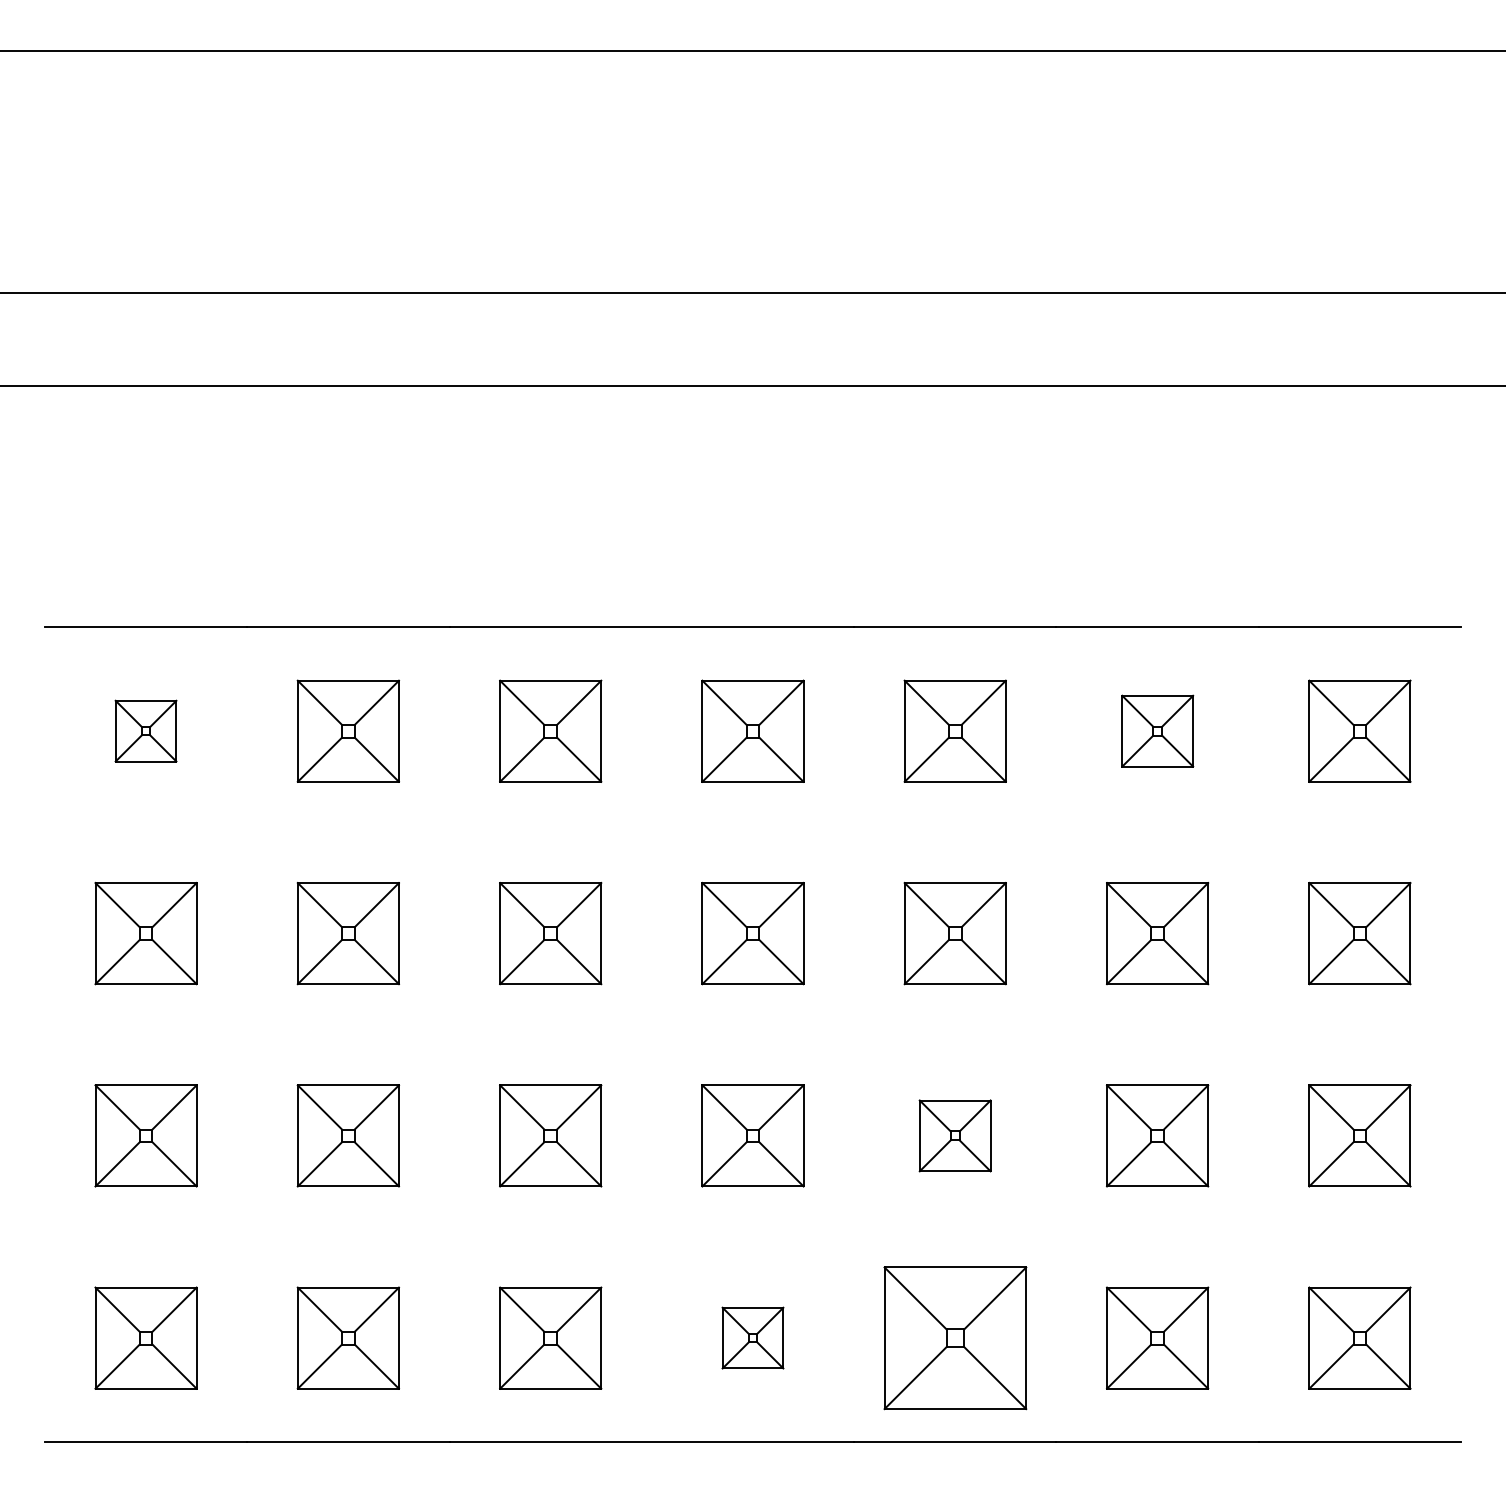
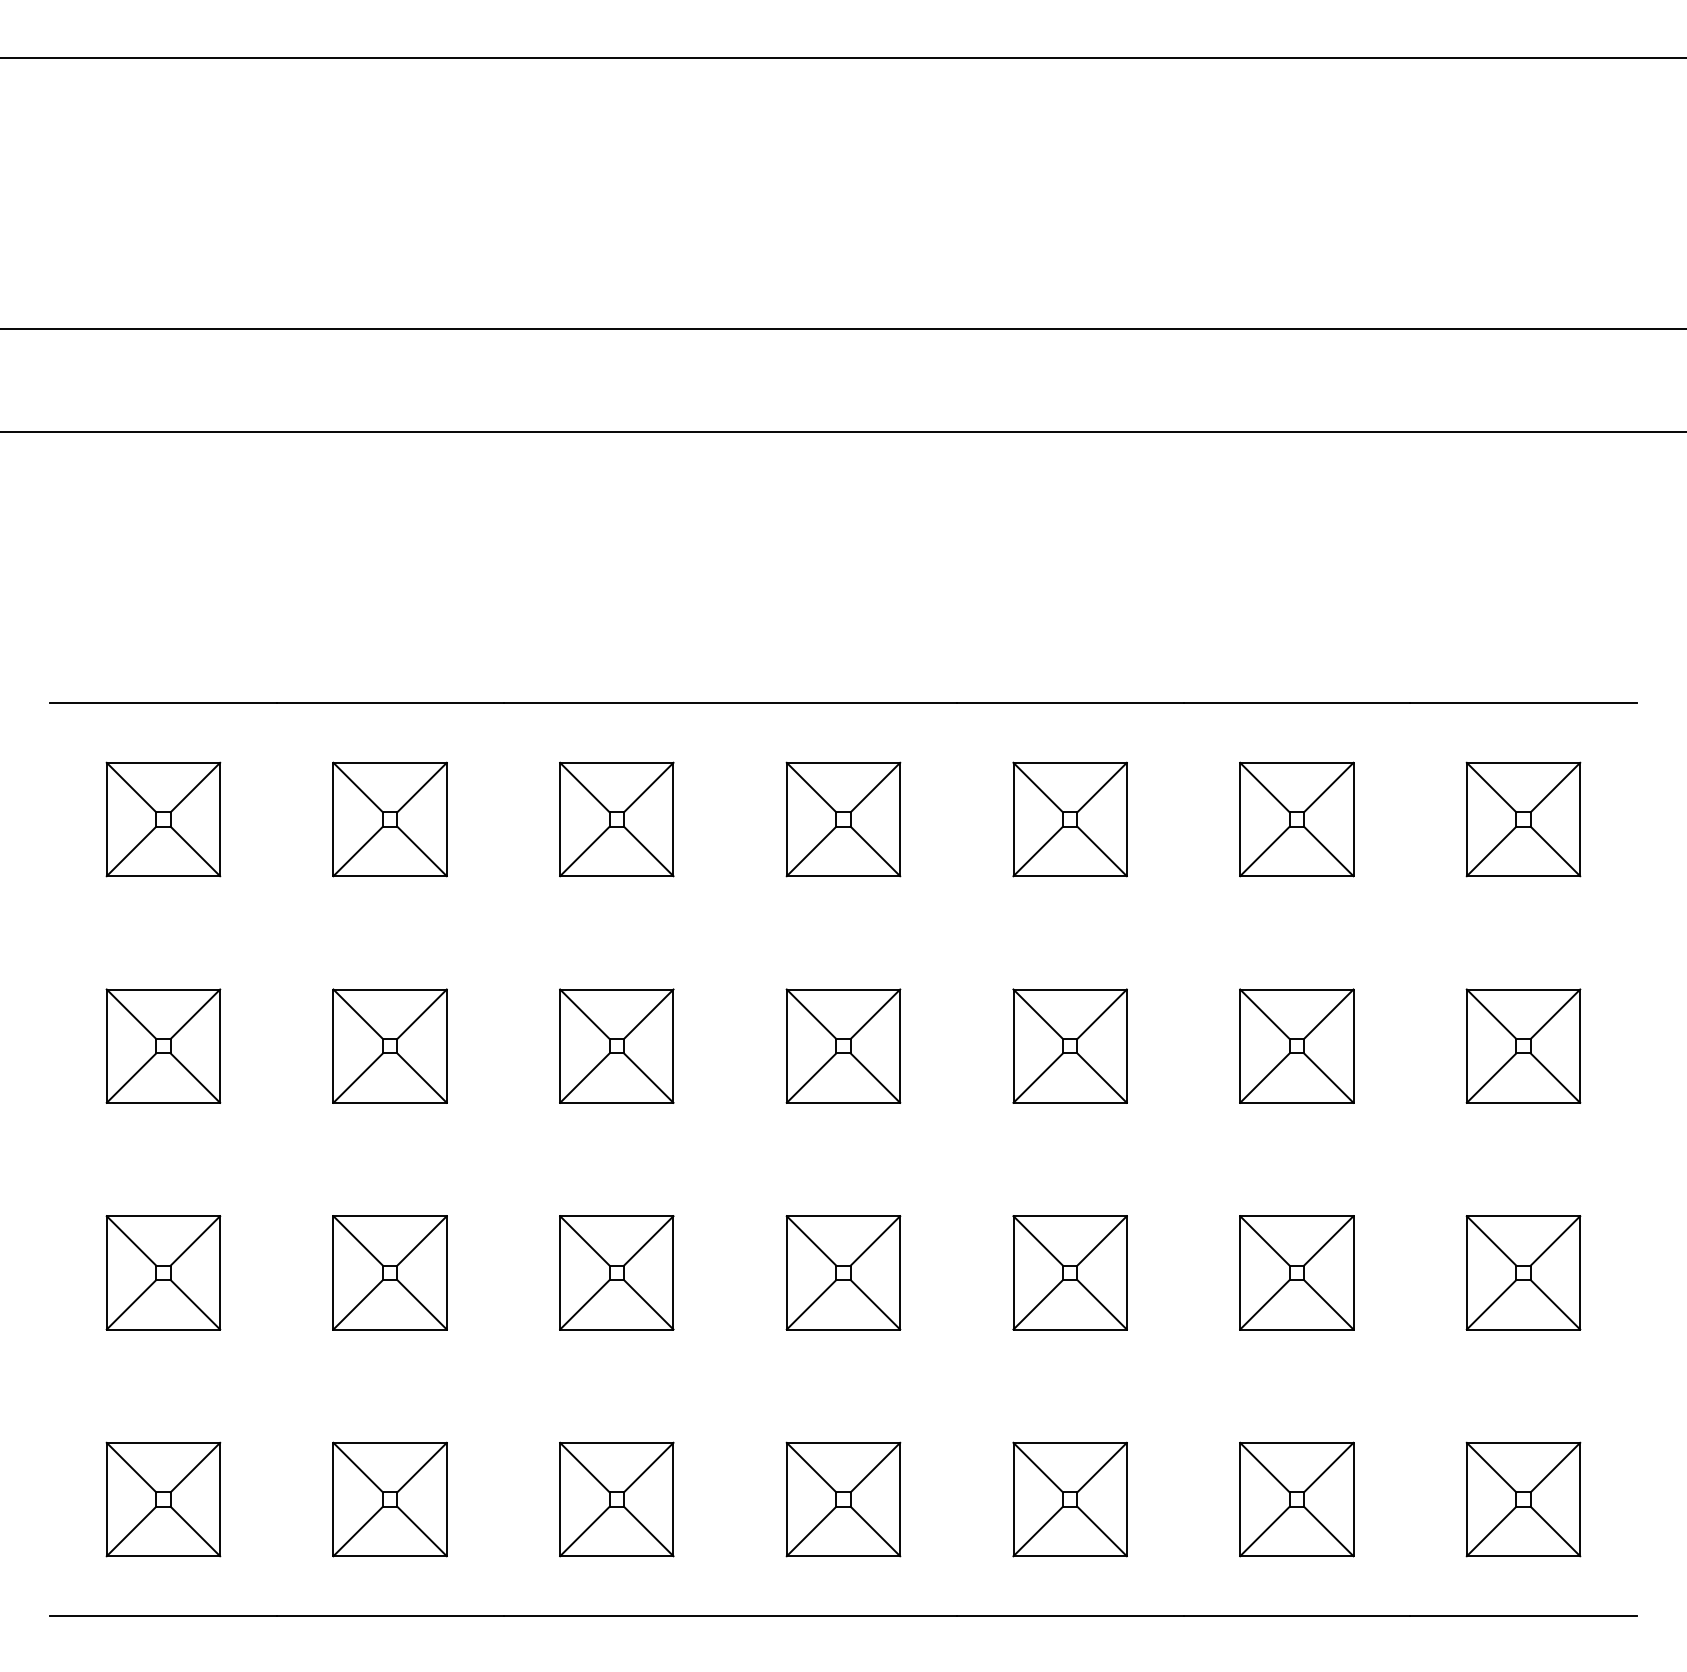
part: (145, 730) -> (162, 818), size x1.67
part: (1157, 730) -> (1296, 818), size x1.43
part: (954, 1135) -> (1069, 1272), size x1.43
part: (752, 1337) -> (842, 1498), size x1.67
part: (954, 1337) -> (1069, 1498), size x0.71

